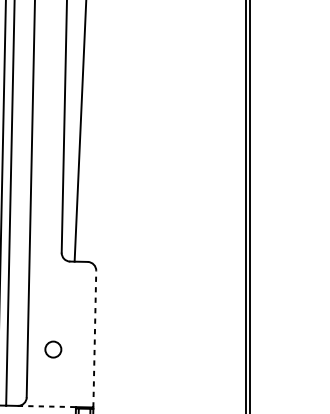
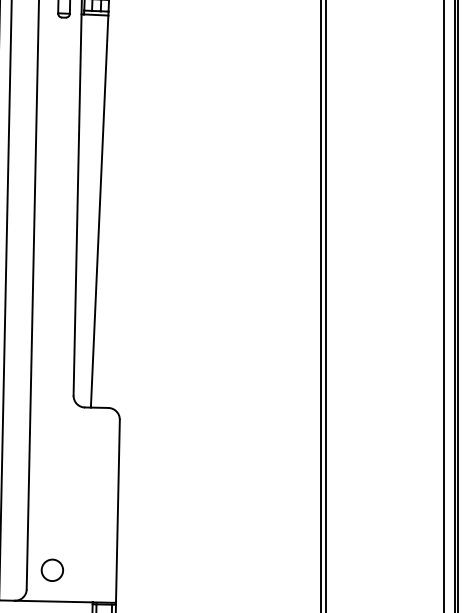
line: (94, 339) -> (117, 511), dashed -> solid
circle: (52, 348) -> (51, 569), moved
line: (46, 406) -> (53, 601), dashed -> solid

